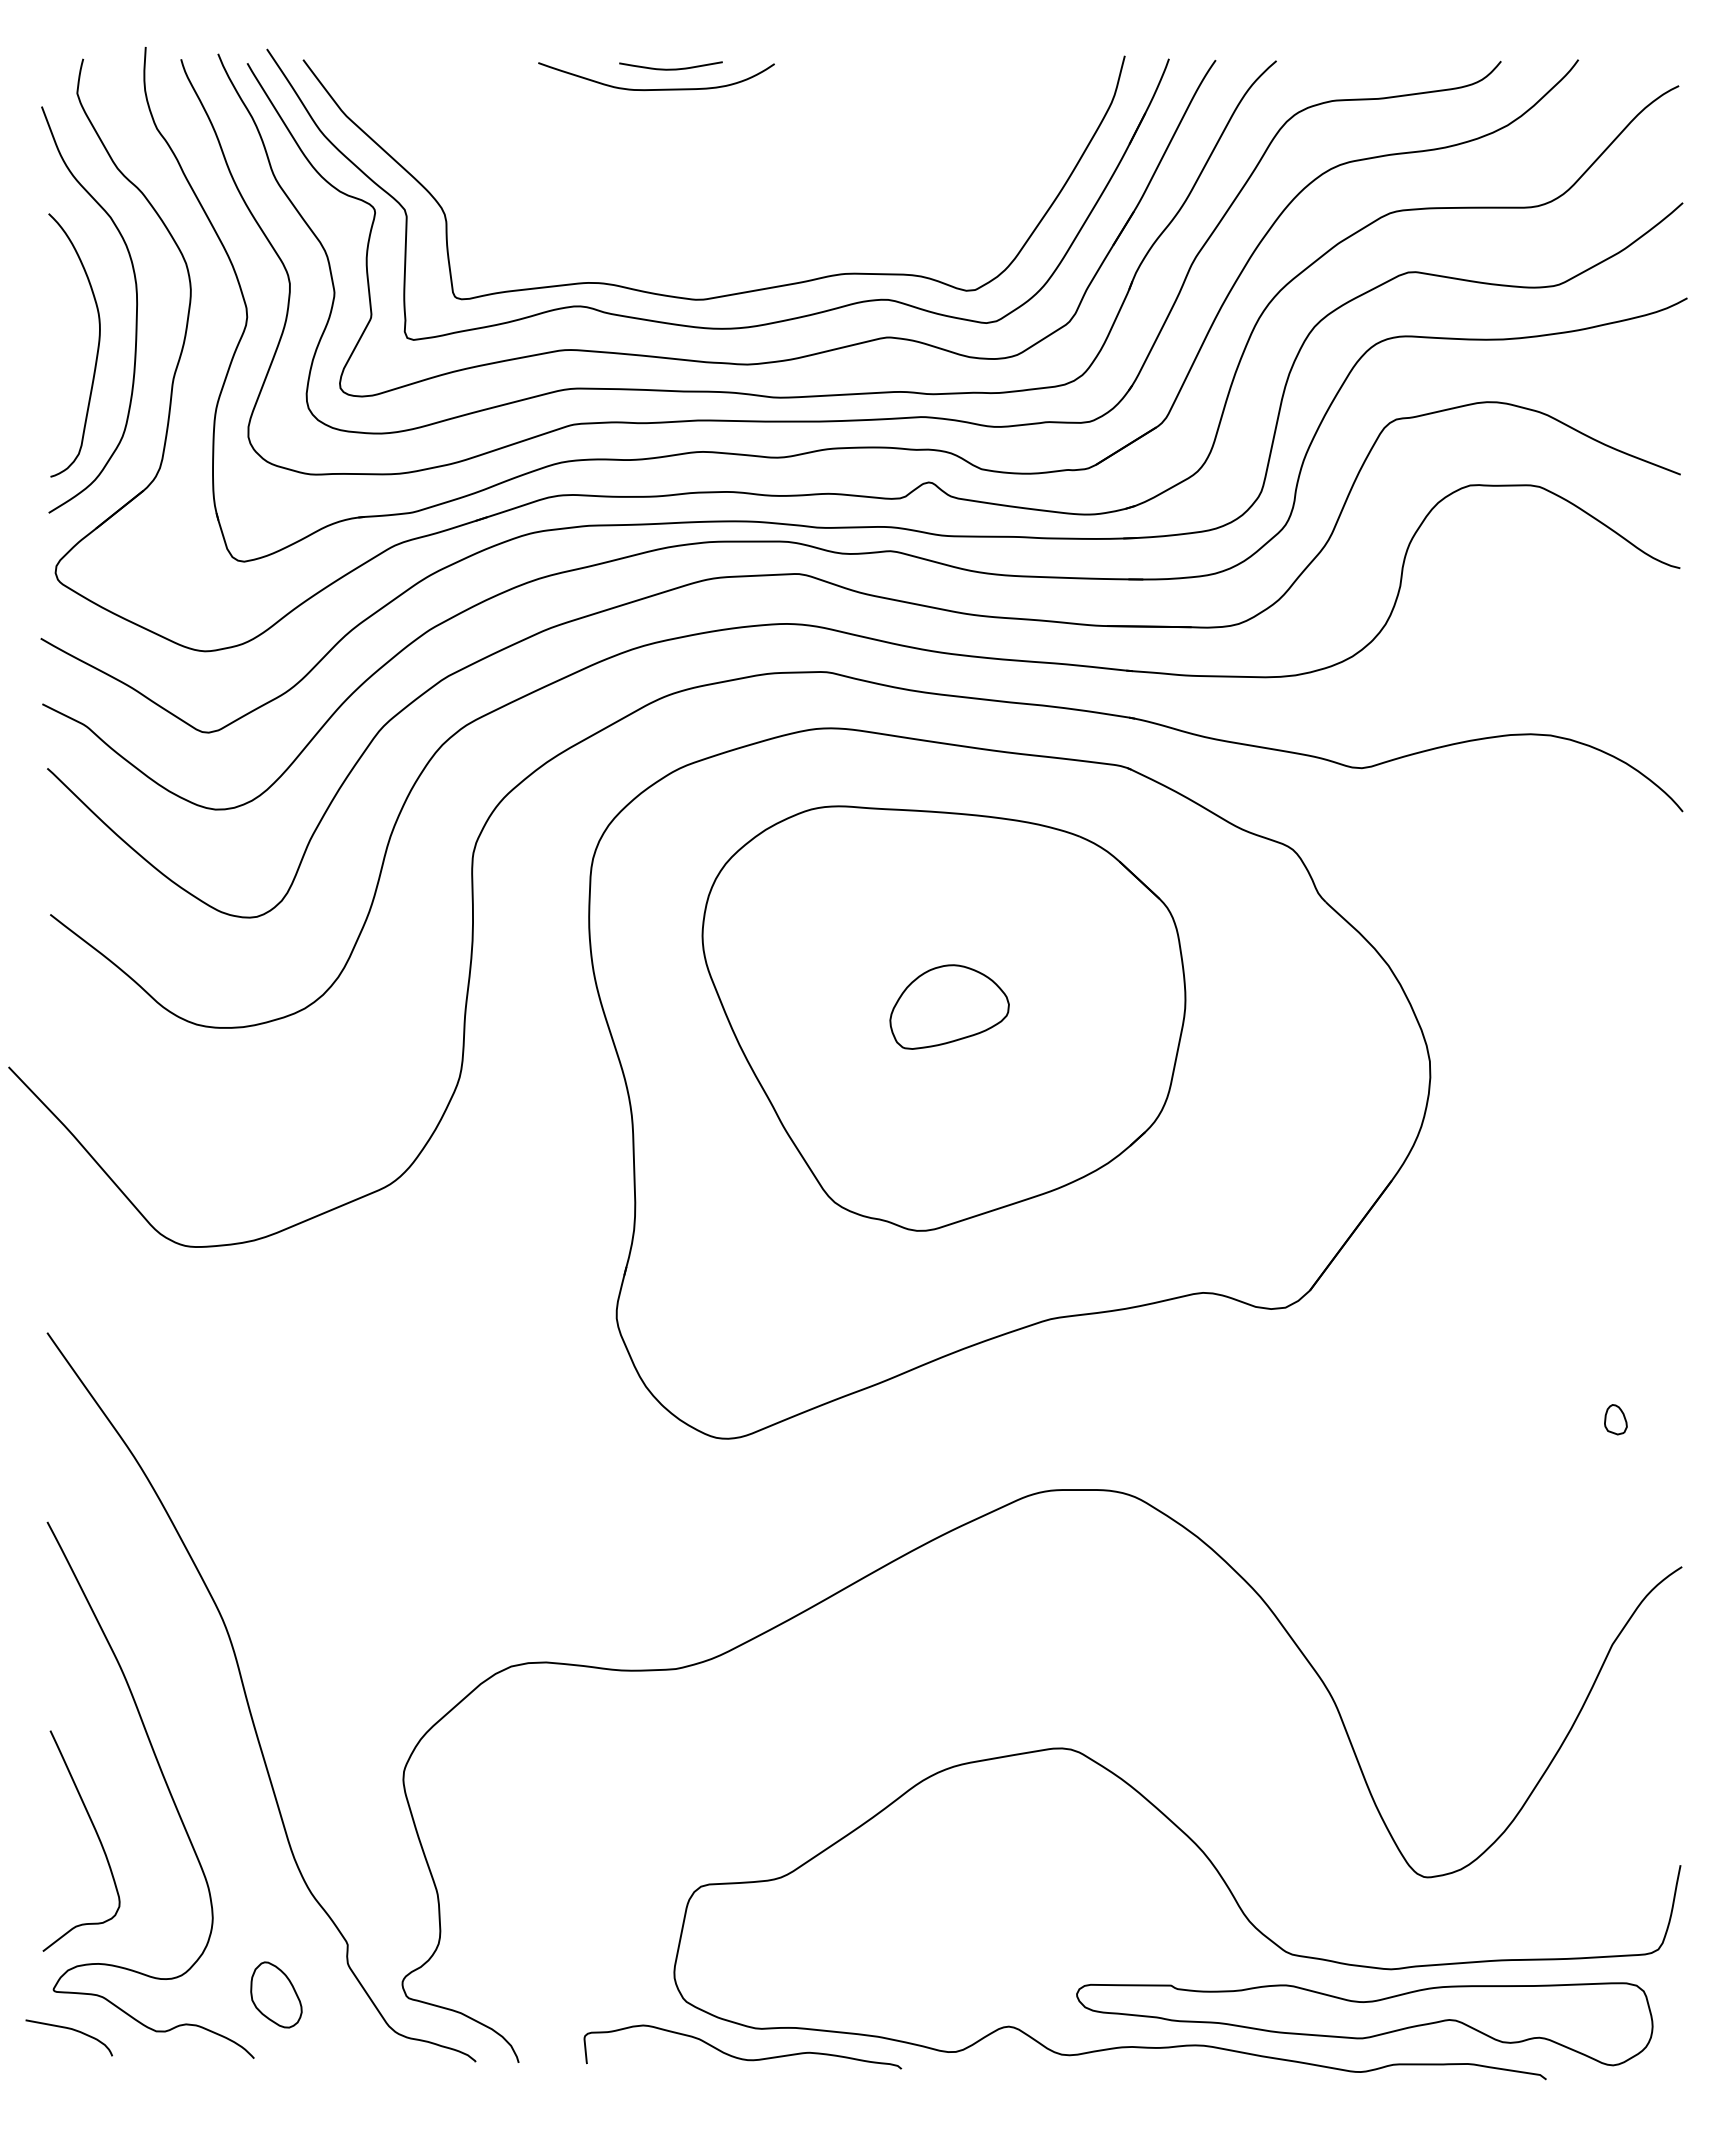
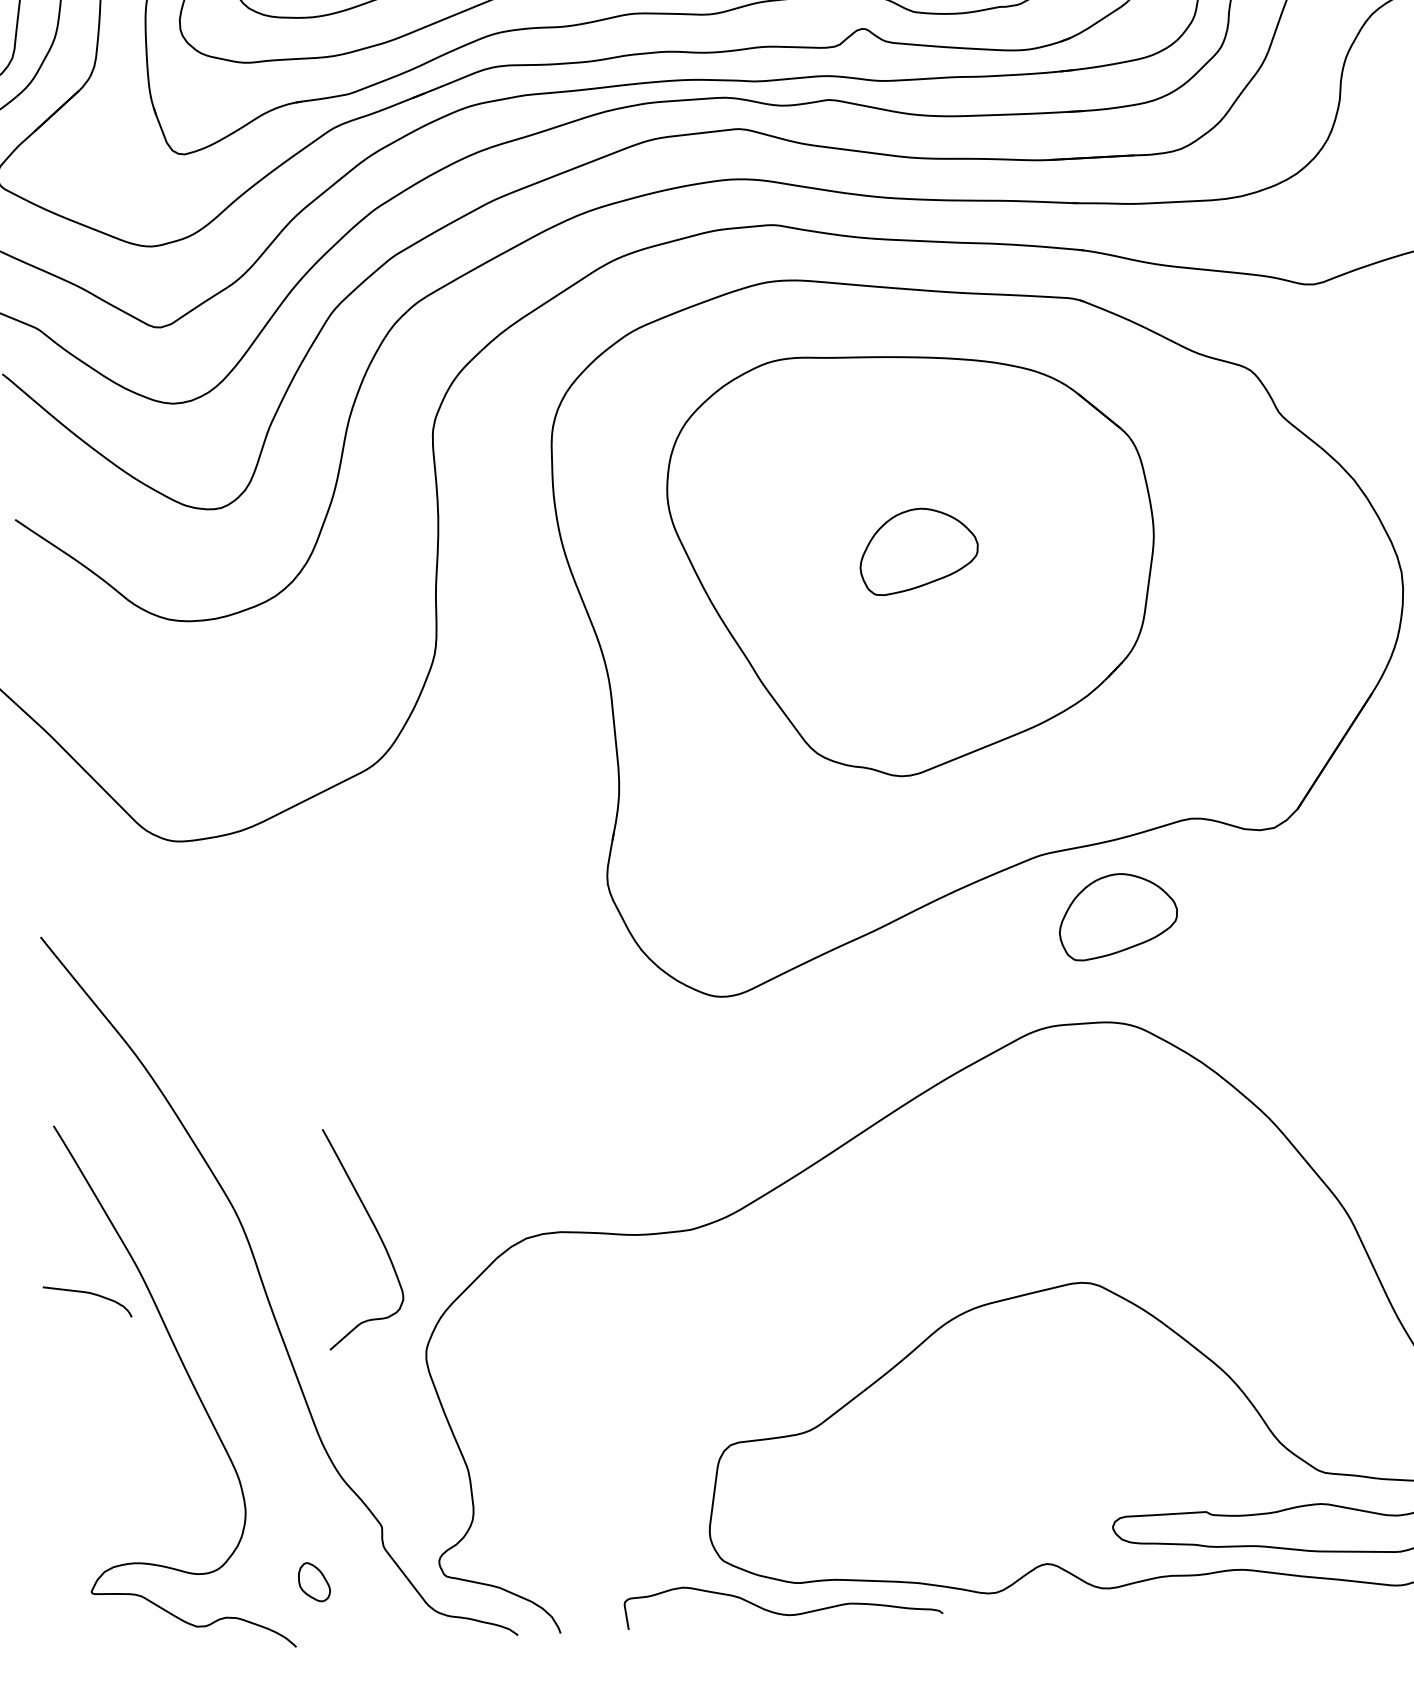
part: (1123, 1384) -> (1117, 915), added
curve: (96, 1835) -> (375, 1230), moved
part: (276, 1994) -> (314, 1581), size x0.6
curve: (68, 2029) -> (86, 1293), moved

